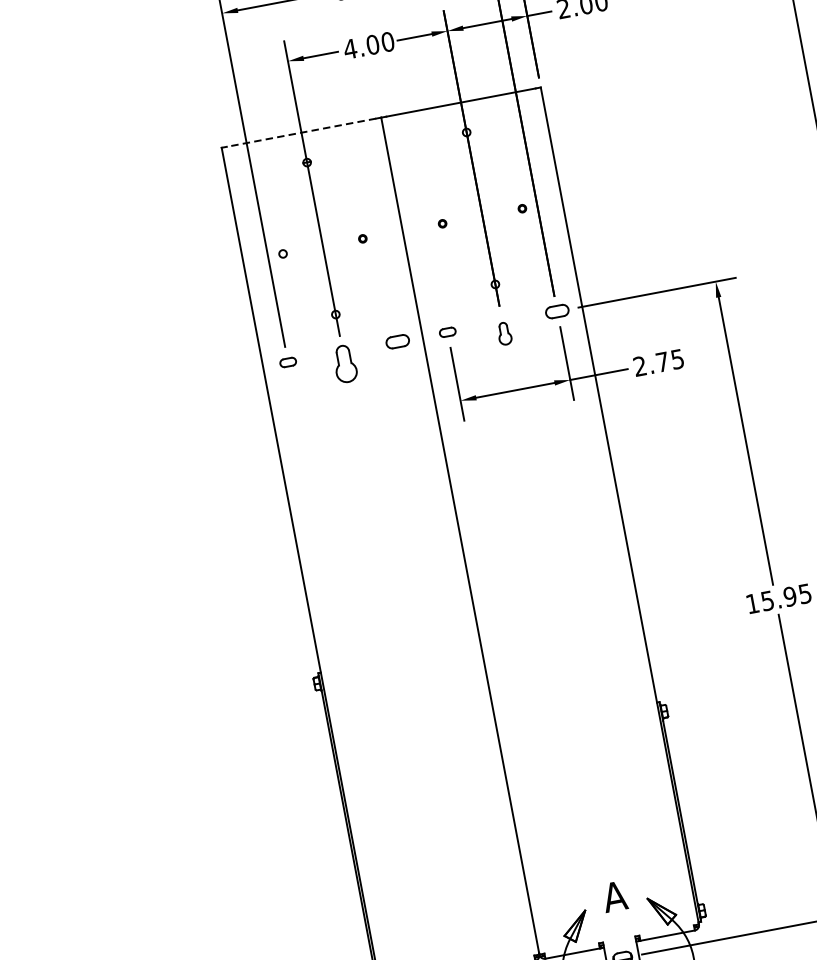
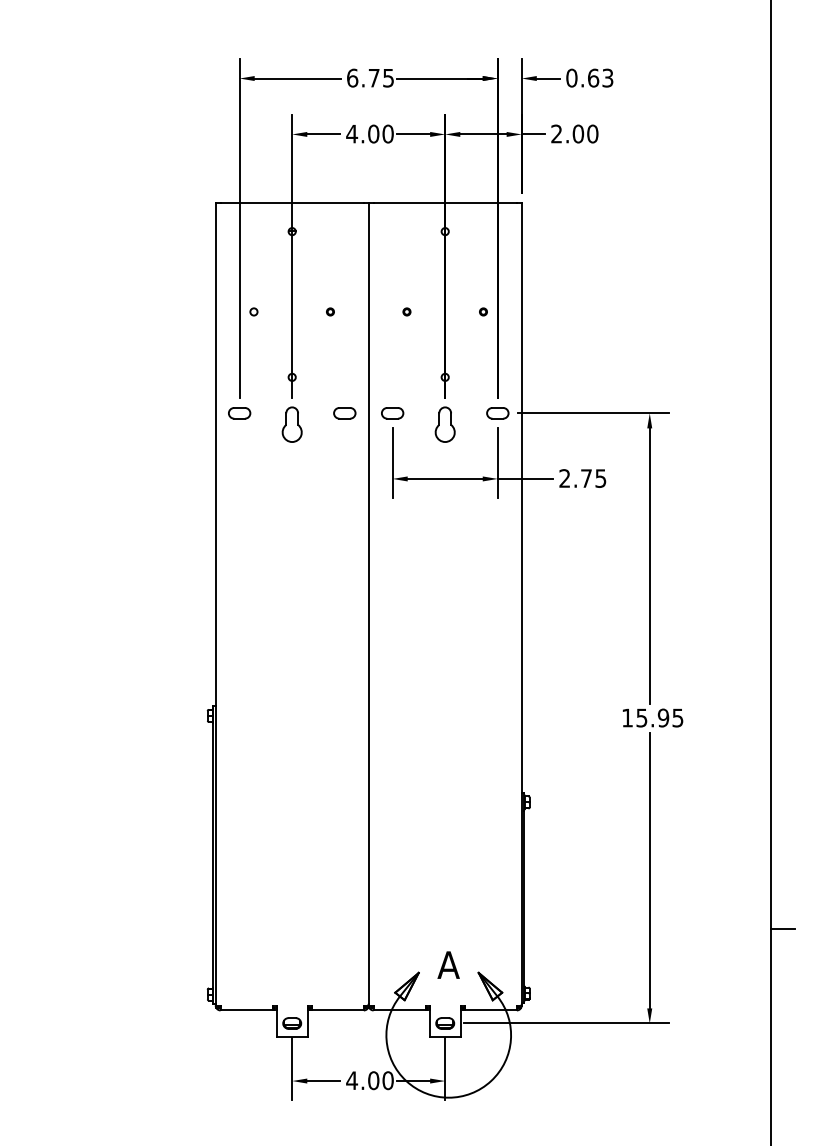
line: (301, 132) -> (292, 202), dashed -> solid
part: (447, 332) -> (392, 413), size x1.43
part: (503, 333) -> (444, 424), size x1.67
part: (288, 362) -> (239, 413), size x1.43

